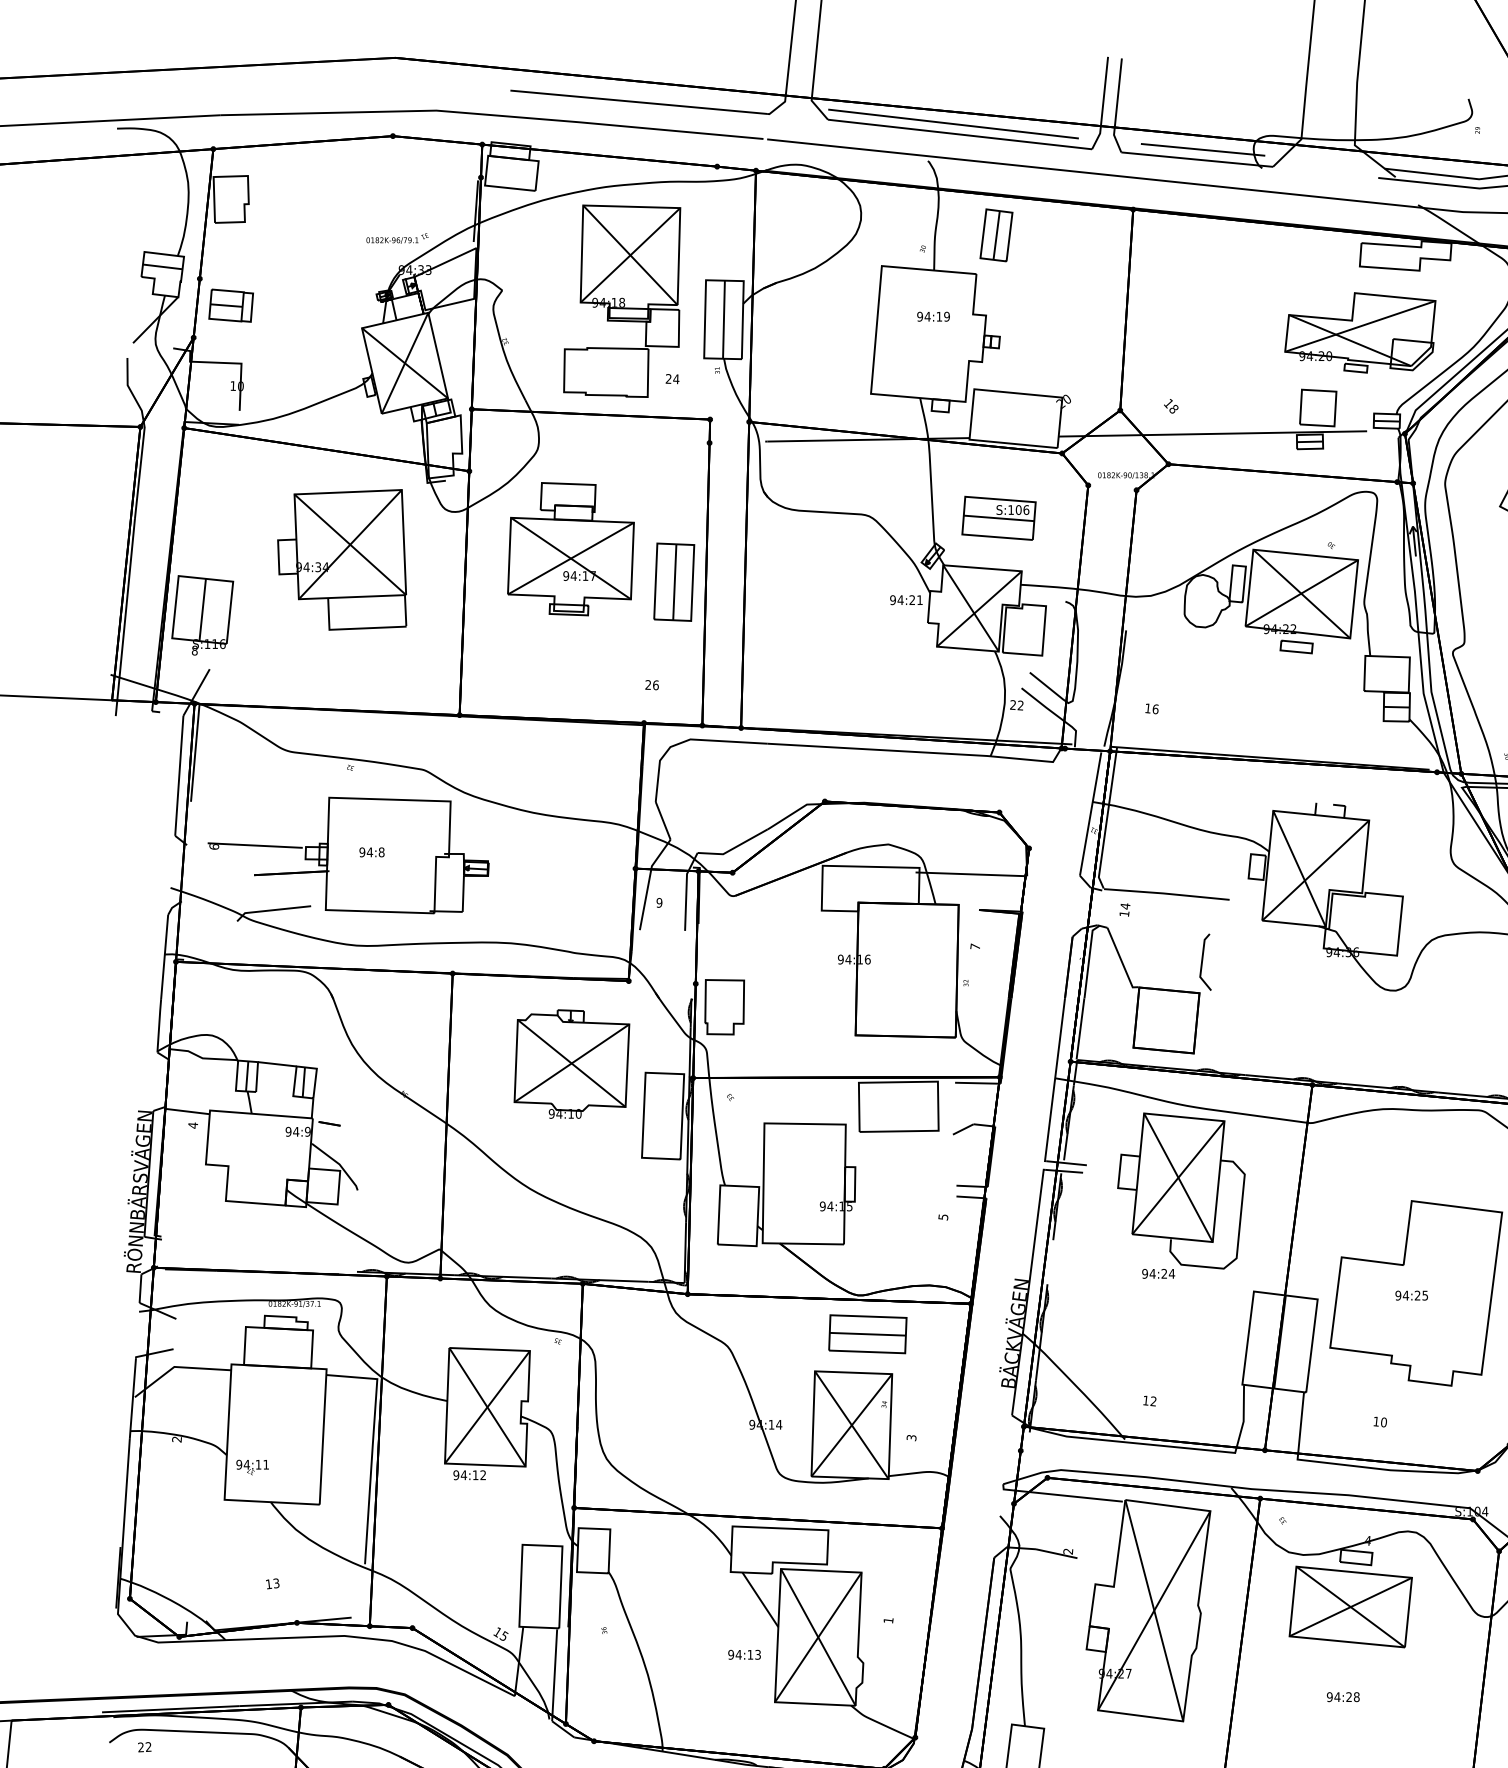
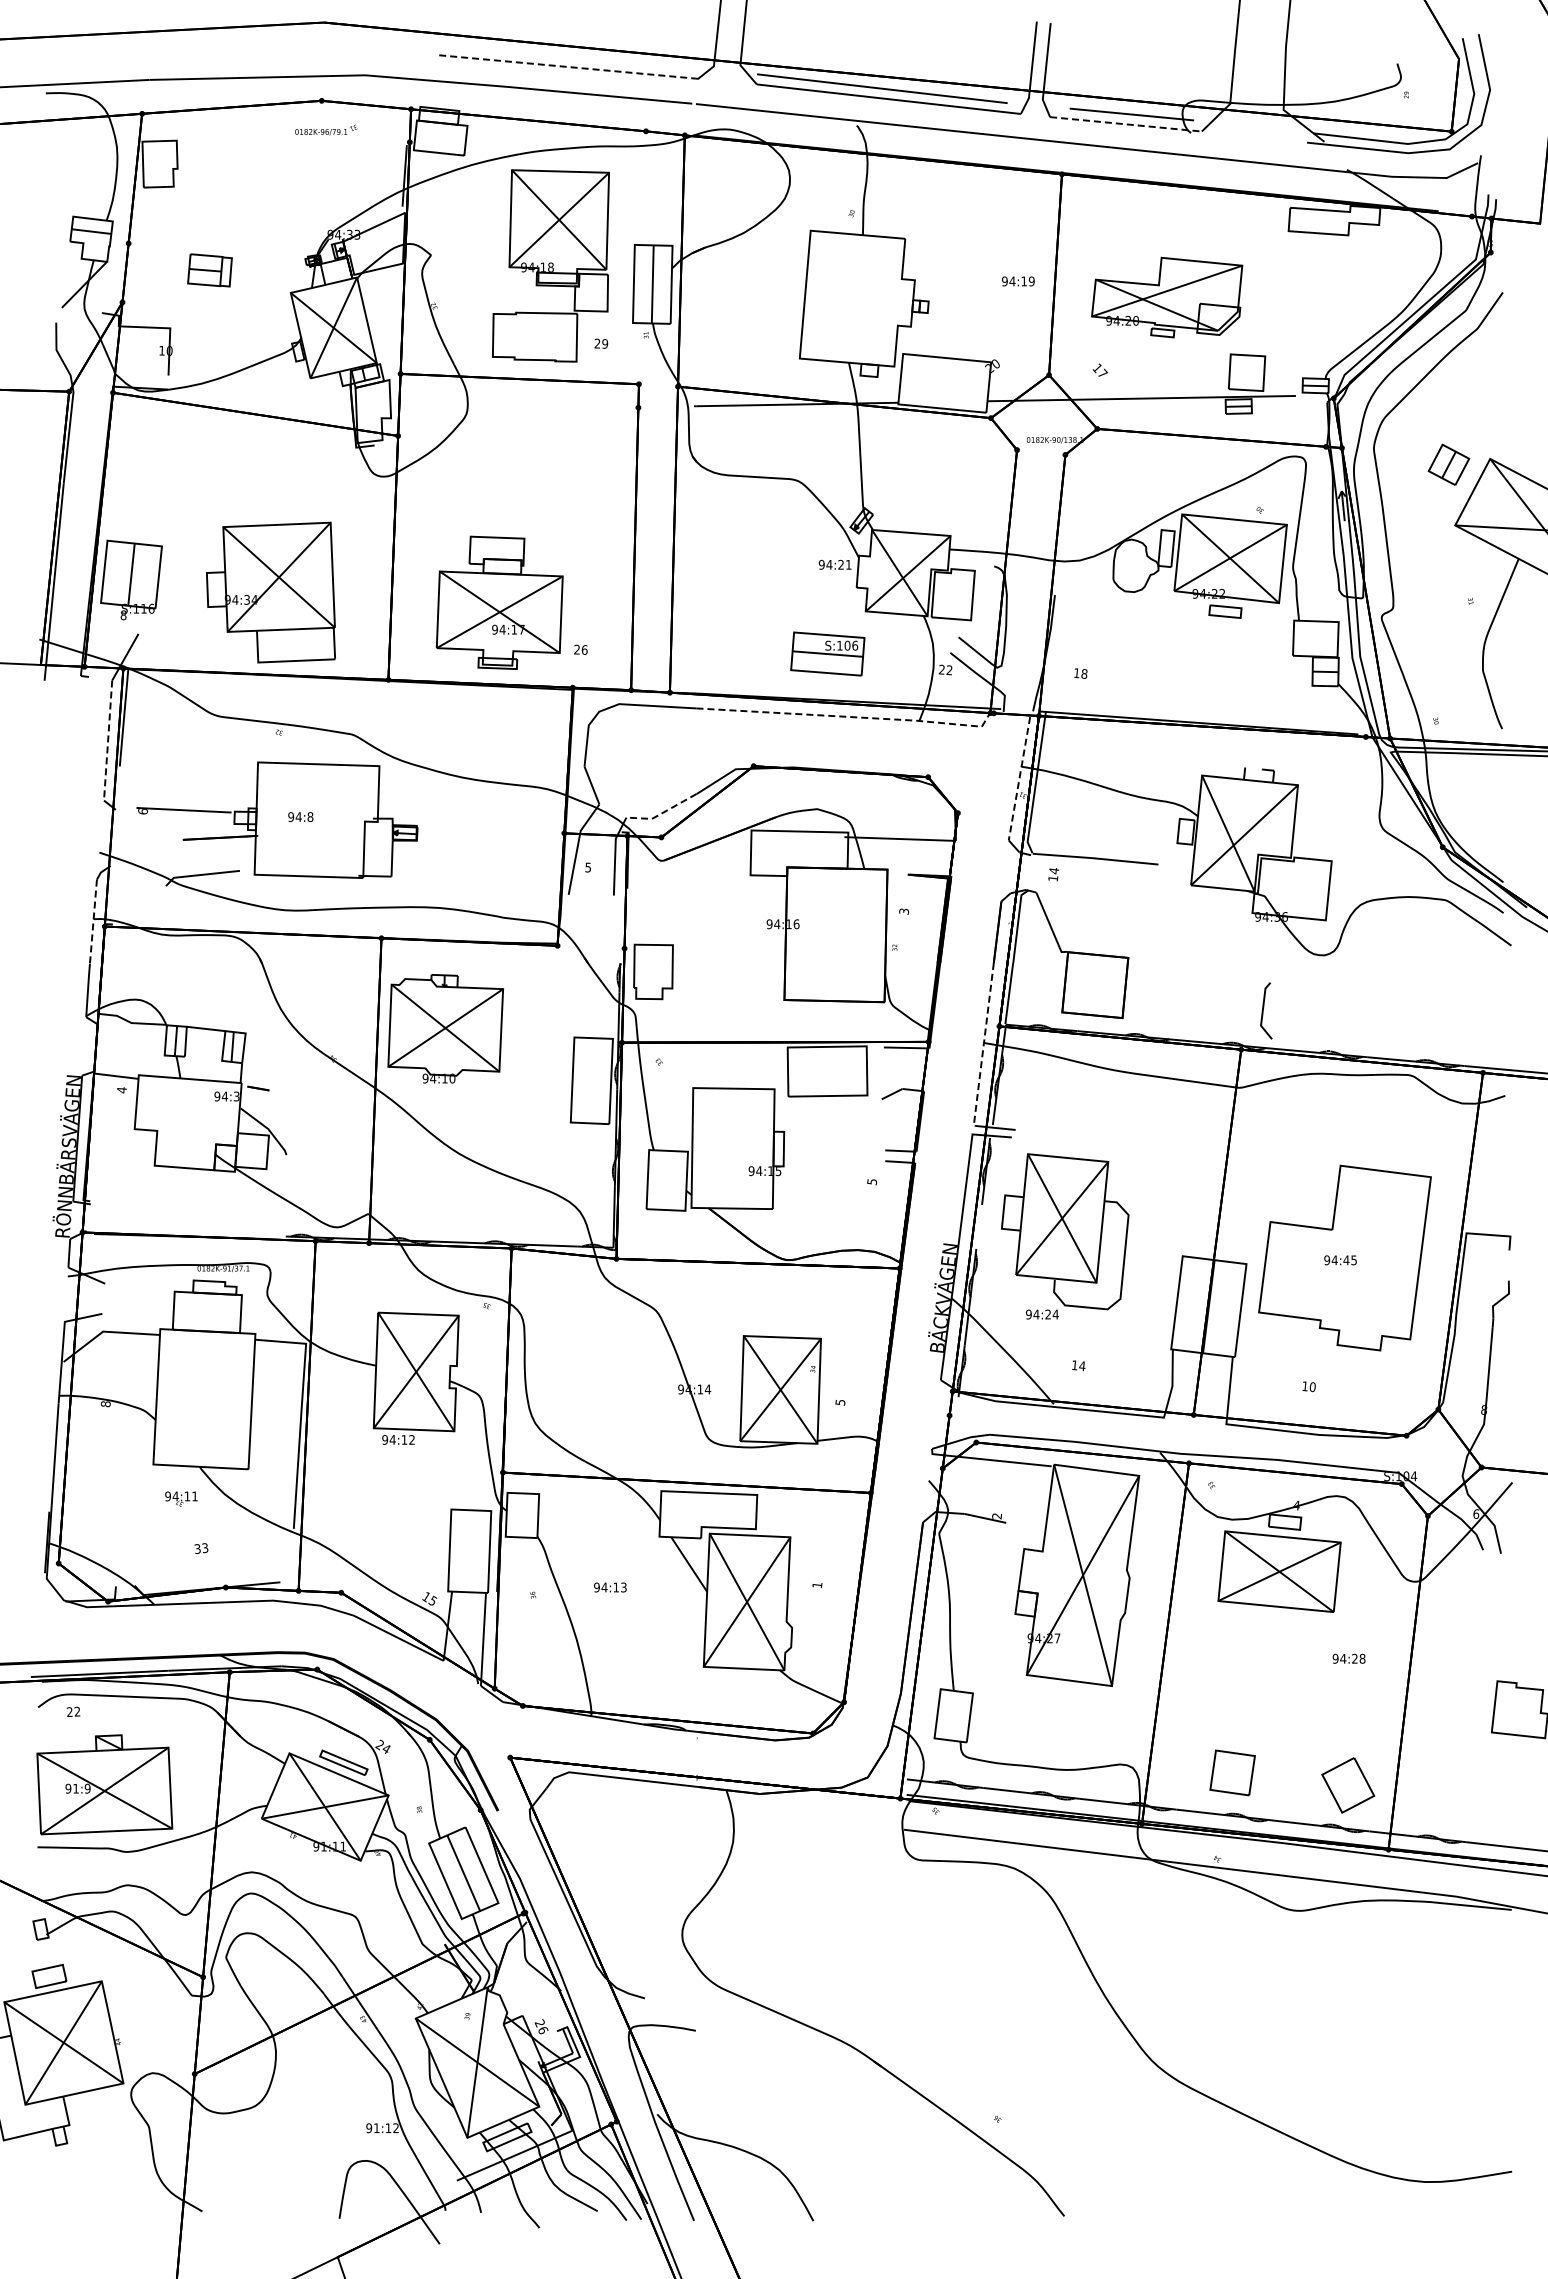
line: (638, 101) -> (567, 66), solid -> dashed
line: (1197, 159) -> (1126, 124), solid -> dashed
part: (996, 234) -> (925, 199), removed
text: (397, 237) -> (326, 129), moved
part: (230, 305) -> (209, 270), moved
text: (933, 316) -> (1018, 281), moved
part: (1360, 332) -> (1167, 297), moved
text: (676, 378) -> (605, 343), 24 -> 29
text: (1173, 408) -> (1102, 373), 18 -> 17
part: (998, 517) -> (827, 653), moved
part: (570, 548) -> (499, 602), moved
part: (341, 559) -> (270, 592), moved
part: (673, 581) -> (602, 546), removed
text: (1155, 708) -> (1084, 673), 16 -> 18
line: (921, 752) -> (850, 717), solid -> dashed
line: (179, 776) -> (108, 741), solid -> dashed
line: (1090, 813) -> (1019, 778), solid -> dashed
line: (733, 848) -> (662, 813), solid -> dashed
text: (659, 902) -> (588, 867), 9 -> 5
text: (975, 946) -> (904, 911), 7 -> 3
line: (164, 957) -> (93, 922), solid -> dashed
line: (1202, 961) -> (1263, 1010), moved
part: (571, 1063) -> (445, 1028), moved
line: (1054, 1080) -> (983, 1045), solid -> dashed
text: (307, 1131) -> (236, 1096), 94:9 -> 94:3
part: (1181, 1195) -> (1065, 1236), moved
text: (1417, 1295) -> (1346, 1260), 94:25 -> 94:45
part: (867, 1333) -> (796, 1298), removed
text: (1153, 1401) -> (1082, 1366), 12 -> 14
text: (910, 1436) -> (839, 1401), 3 -> 5
text: (176, 1439) -> (105, 1404), 2 -> 8
text: (252, 1466) -> (181, 1498), moved
text: (268, 1584) -> (197, 1549), 13 -> 33
text: (744, 1654) -> (610, 1587), moved
text: (1342, 1696) -> (1348, 1658), moved

